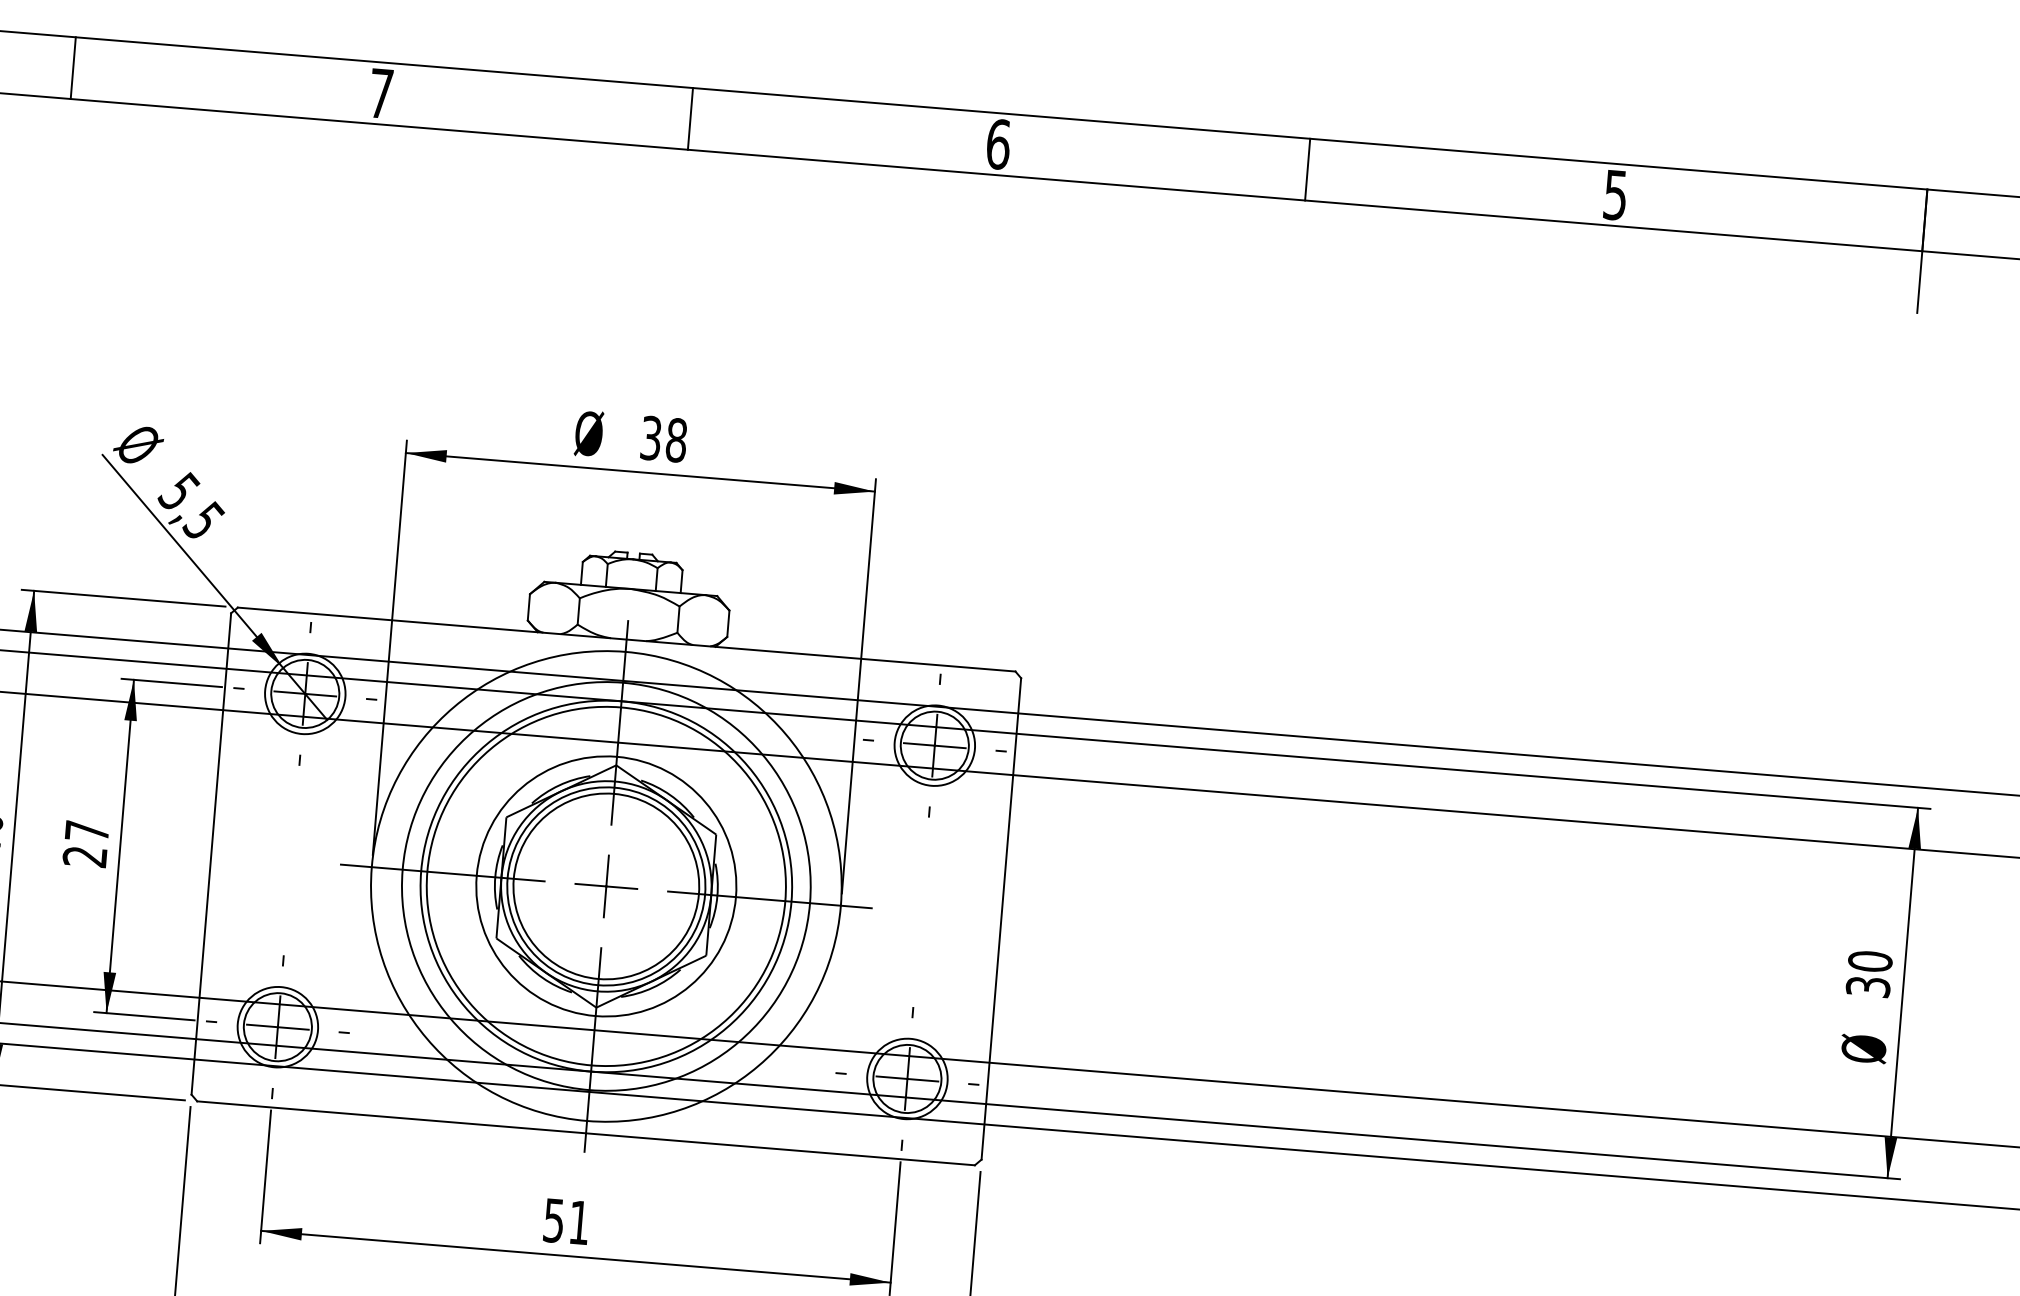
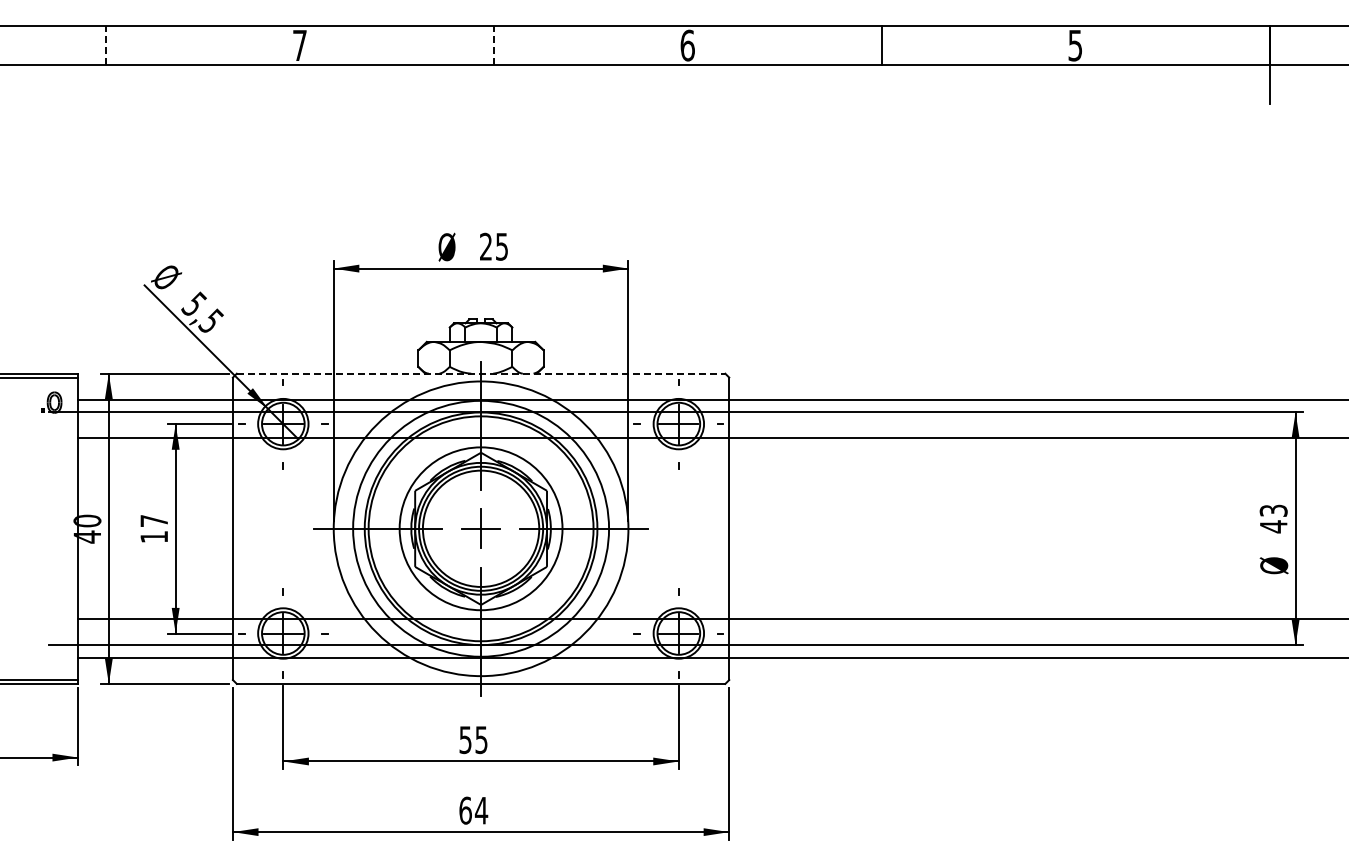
line: (73, 68) -> (106, 45), solid -> dashed
line: (690, 118) -> (494, 45), solid -> dashed
text: (664, 438) -> (494, 246), 38 -> 25
line: (627, 639) -> (481, 373), solid -> dashed
text: (83, 857) -> (153, 537), 27 -> 17
text: (1869, 973) -> (1273, 518), 30 -> 43
text: (579, 1223) -> (481, 740), 51 -> 55

